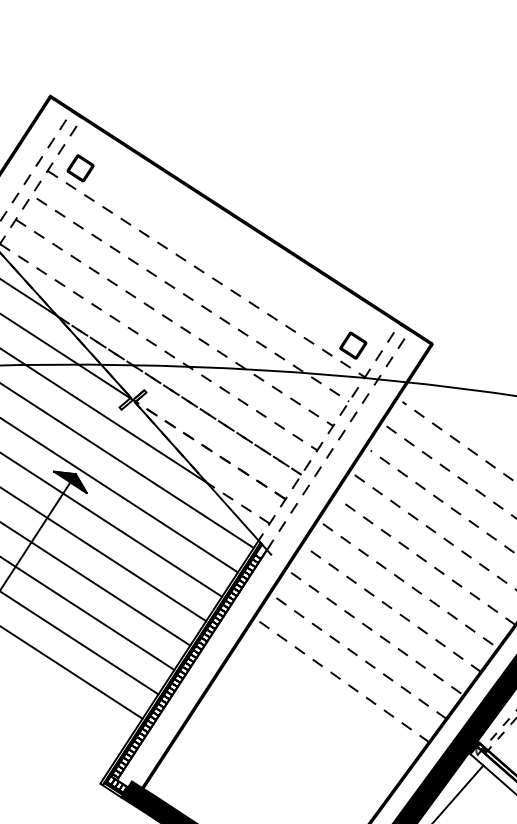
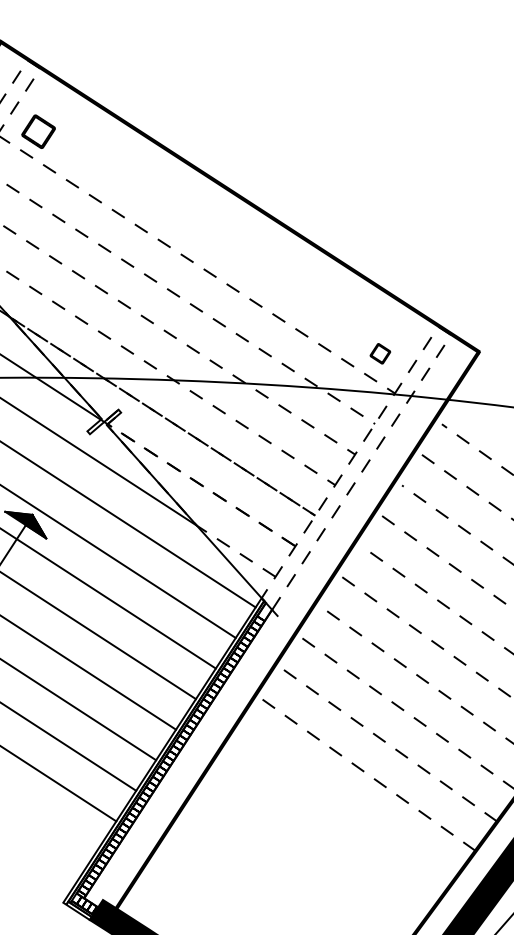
part: (353, 345) -> (380, 353), size x0.6

